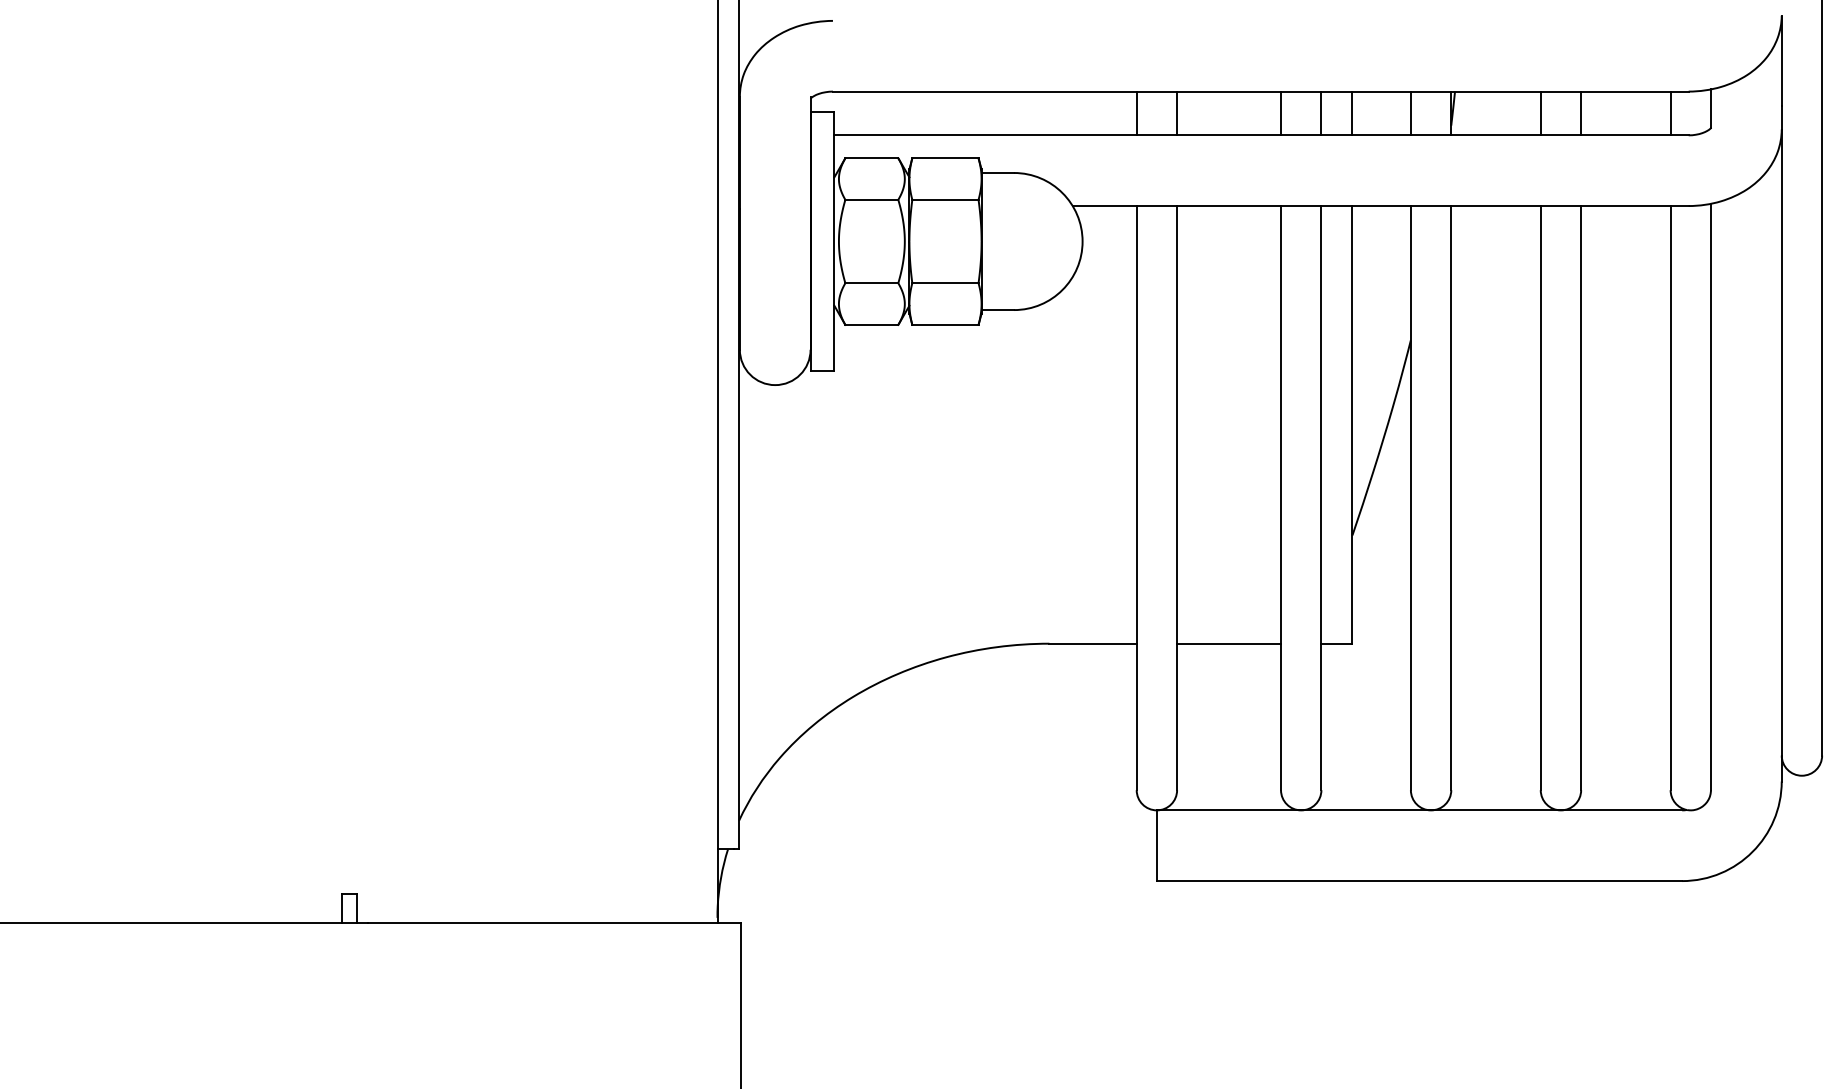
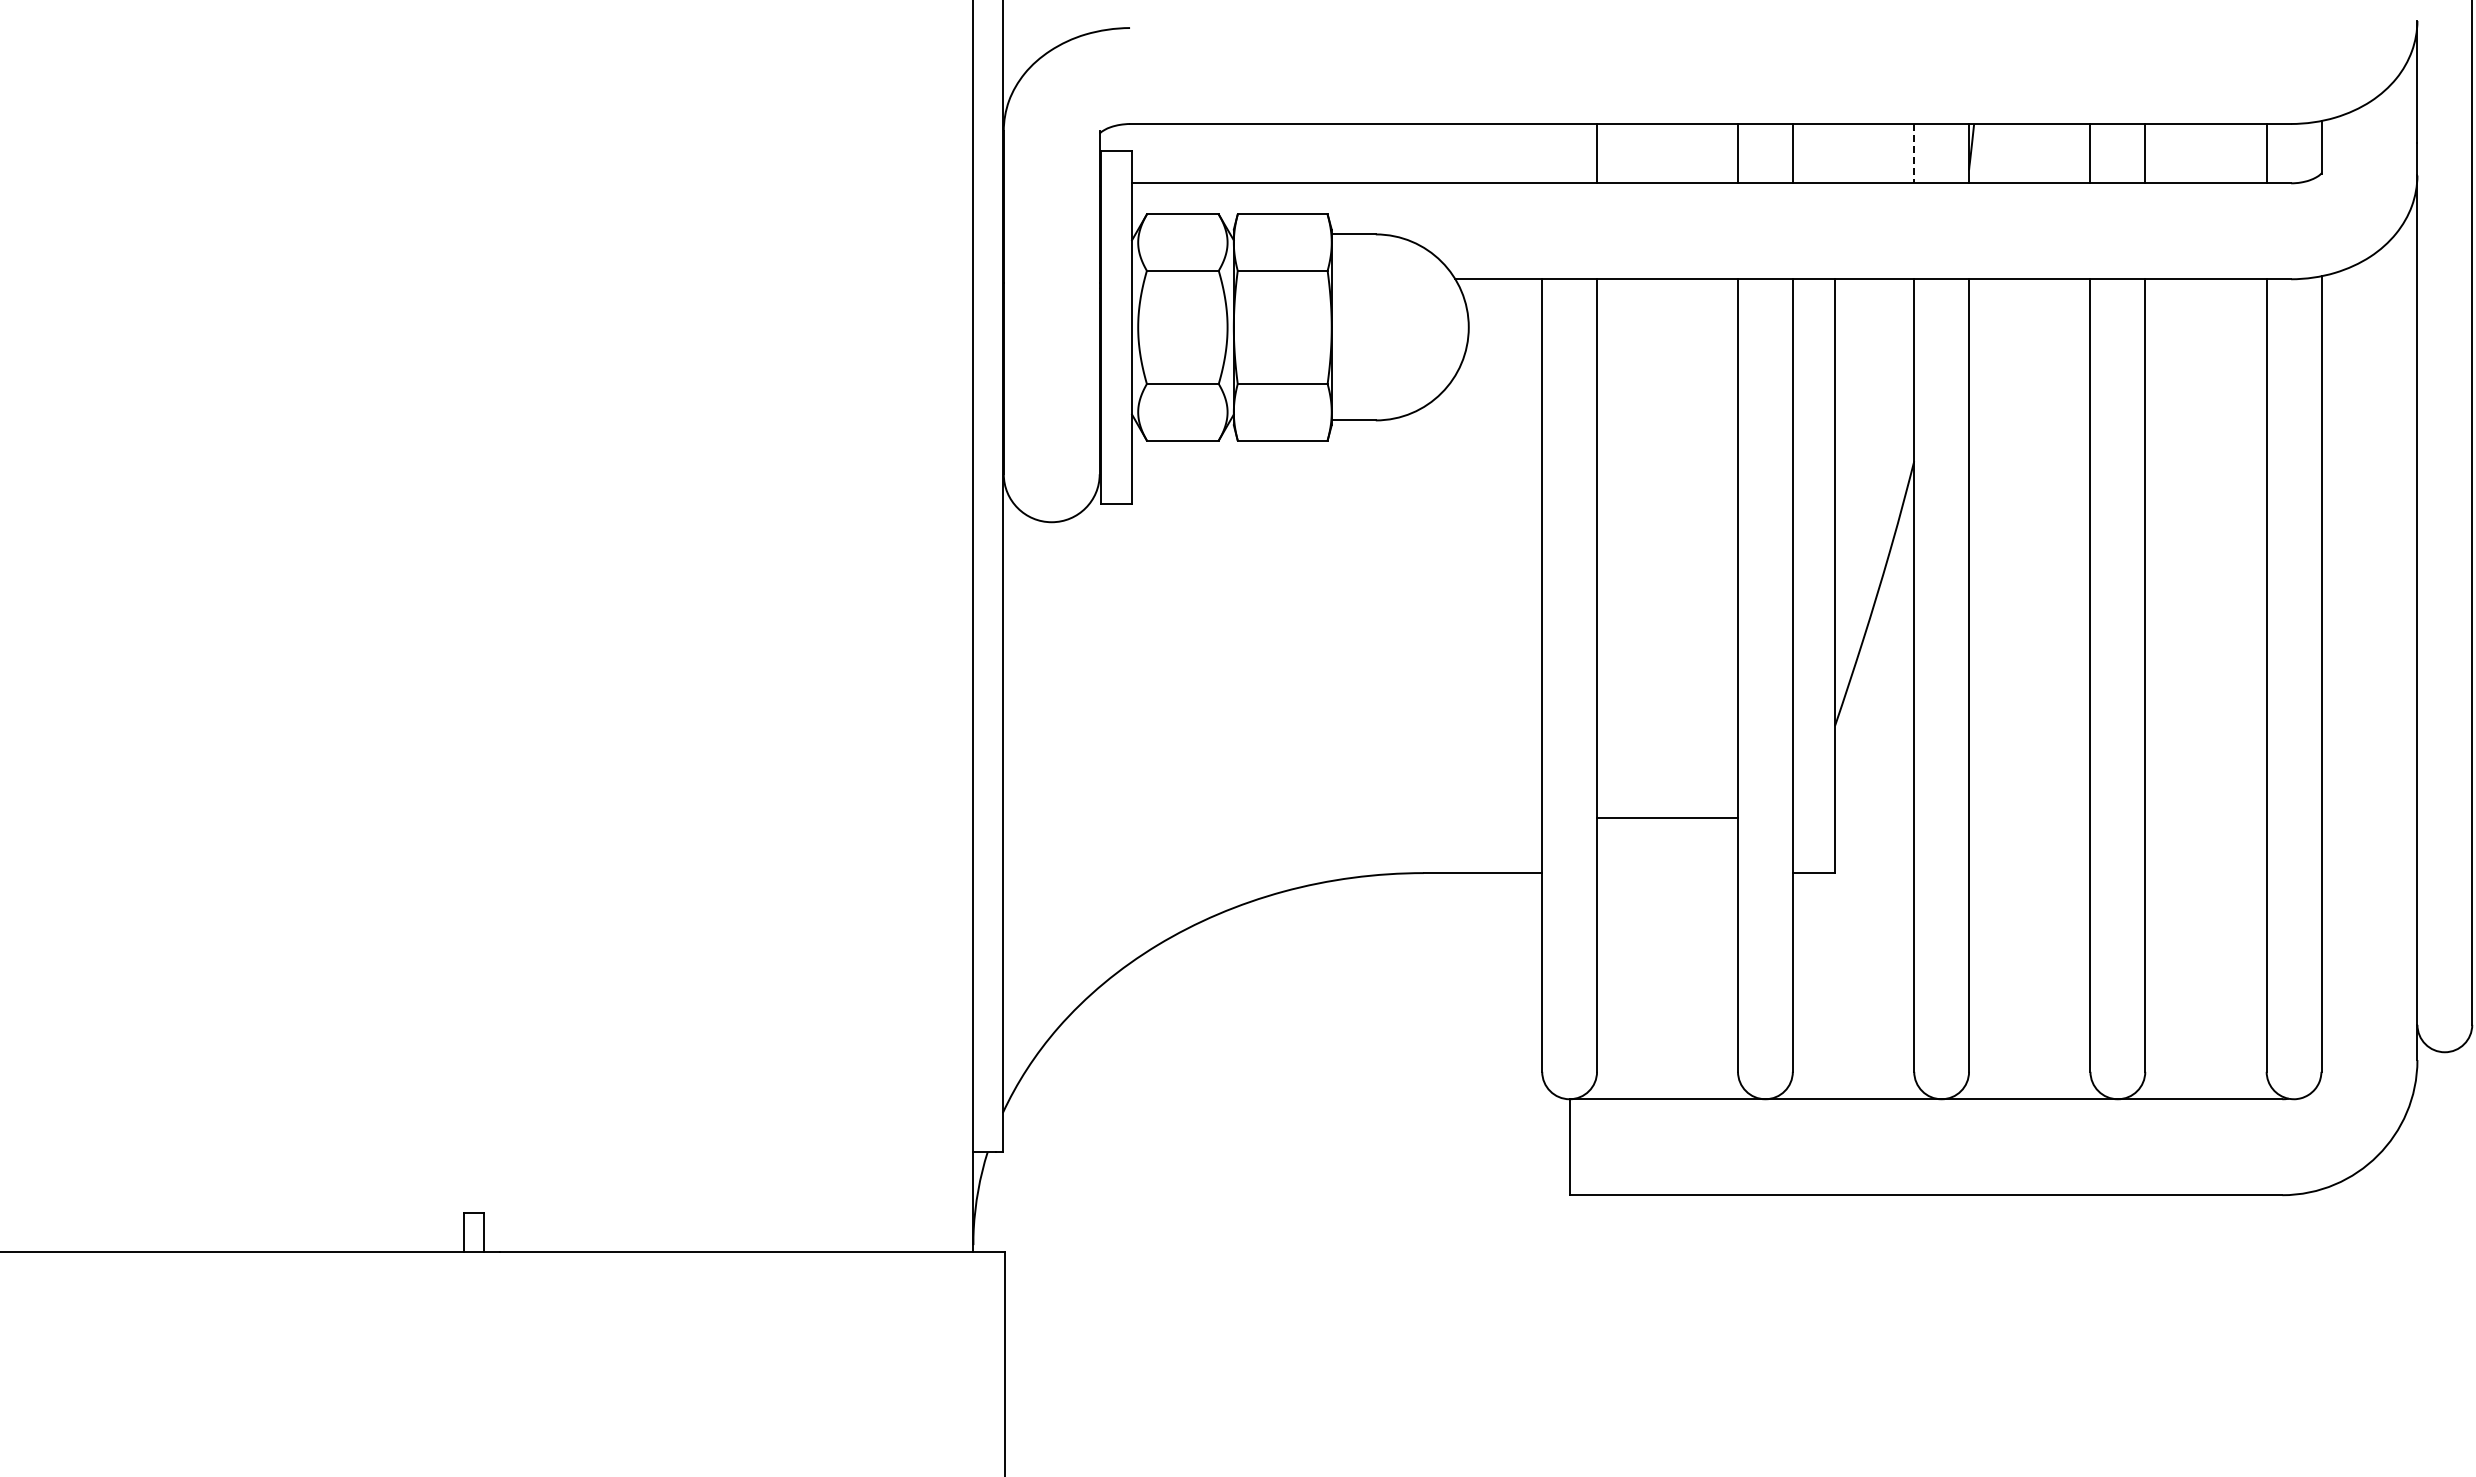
line: (1136, 113) -> (1542, 153), removed
line: (1352, 113) -> (1834, 153), removed
line: (1411, 113) -> (1914, 153), solid -> dashed
line: (1229, 643) -> (1667, 818), moved

